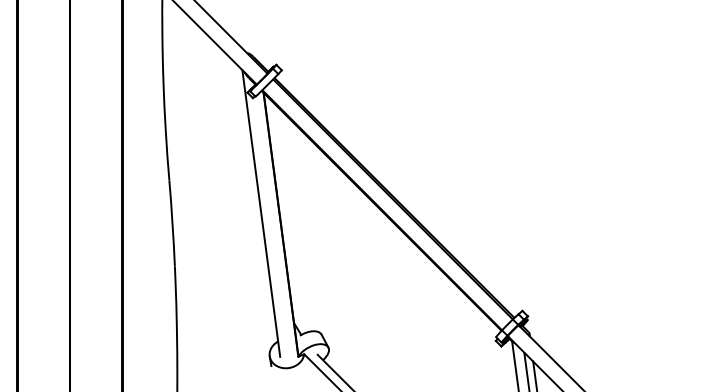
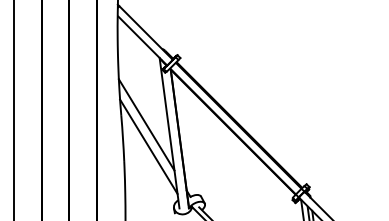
line: (217, 196) -> (146, 124), added
line: (221, 238) -> (148, 146), added

